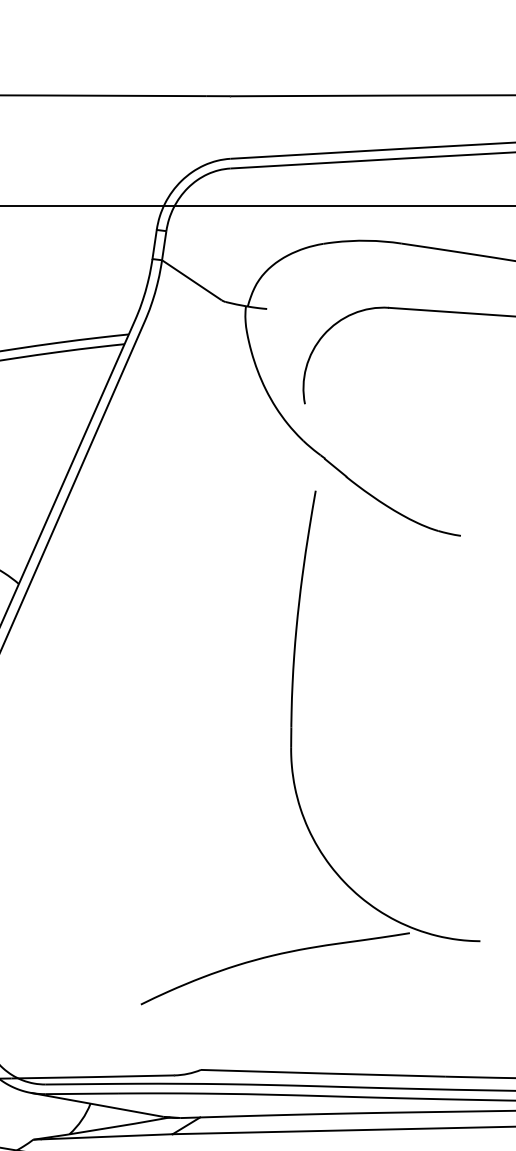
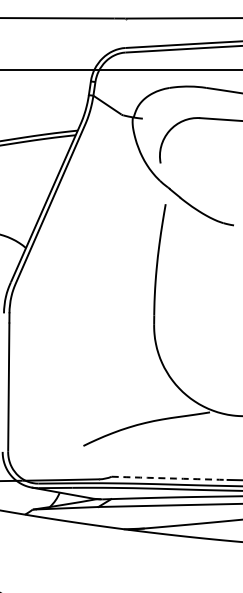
arc: (323, 1073) -> (169, 478), solid -> dashed

